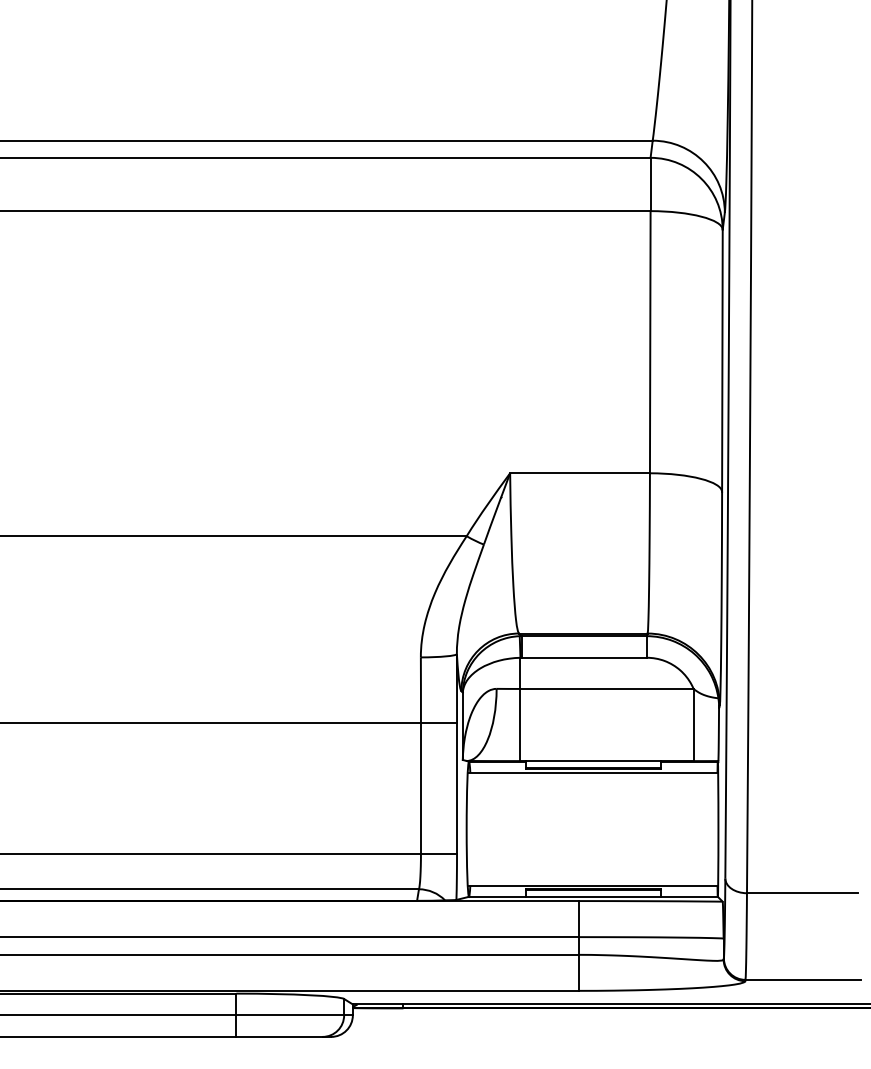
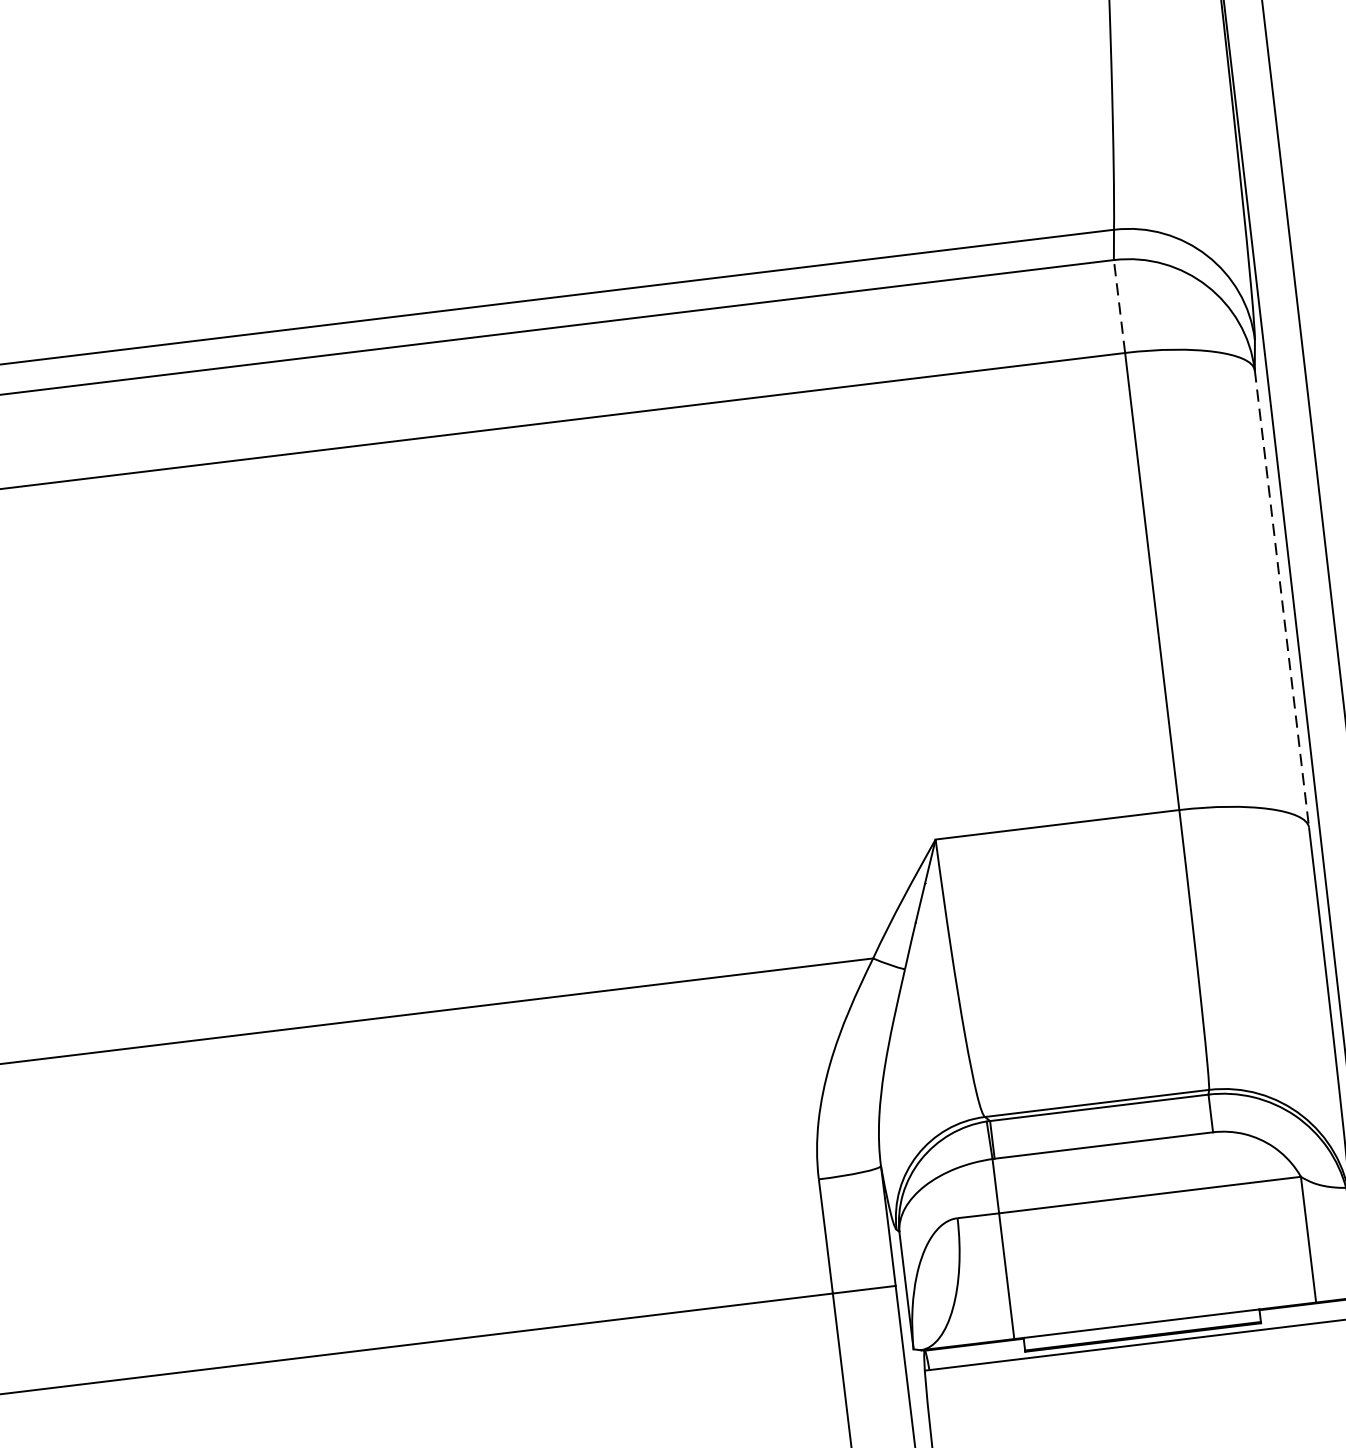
line: (650, 184) -> (1119, 306), solid -> dashed
line: (722, 361) -> (1282, 599), solid -> dashed

